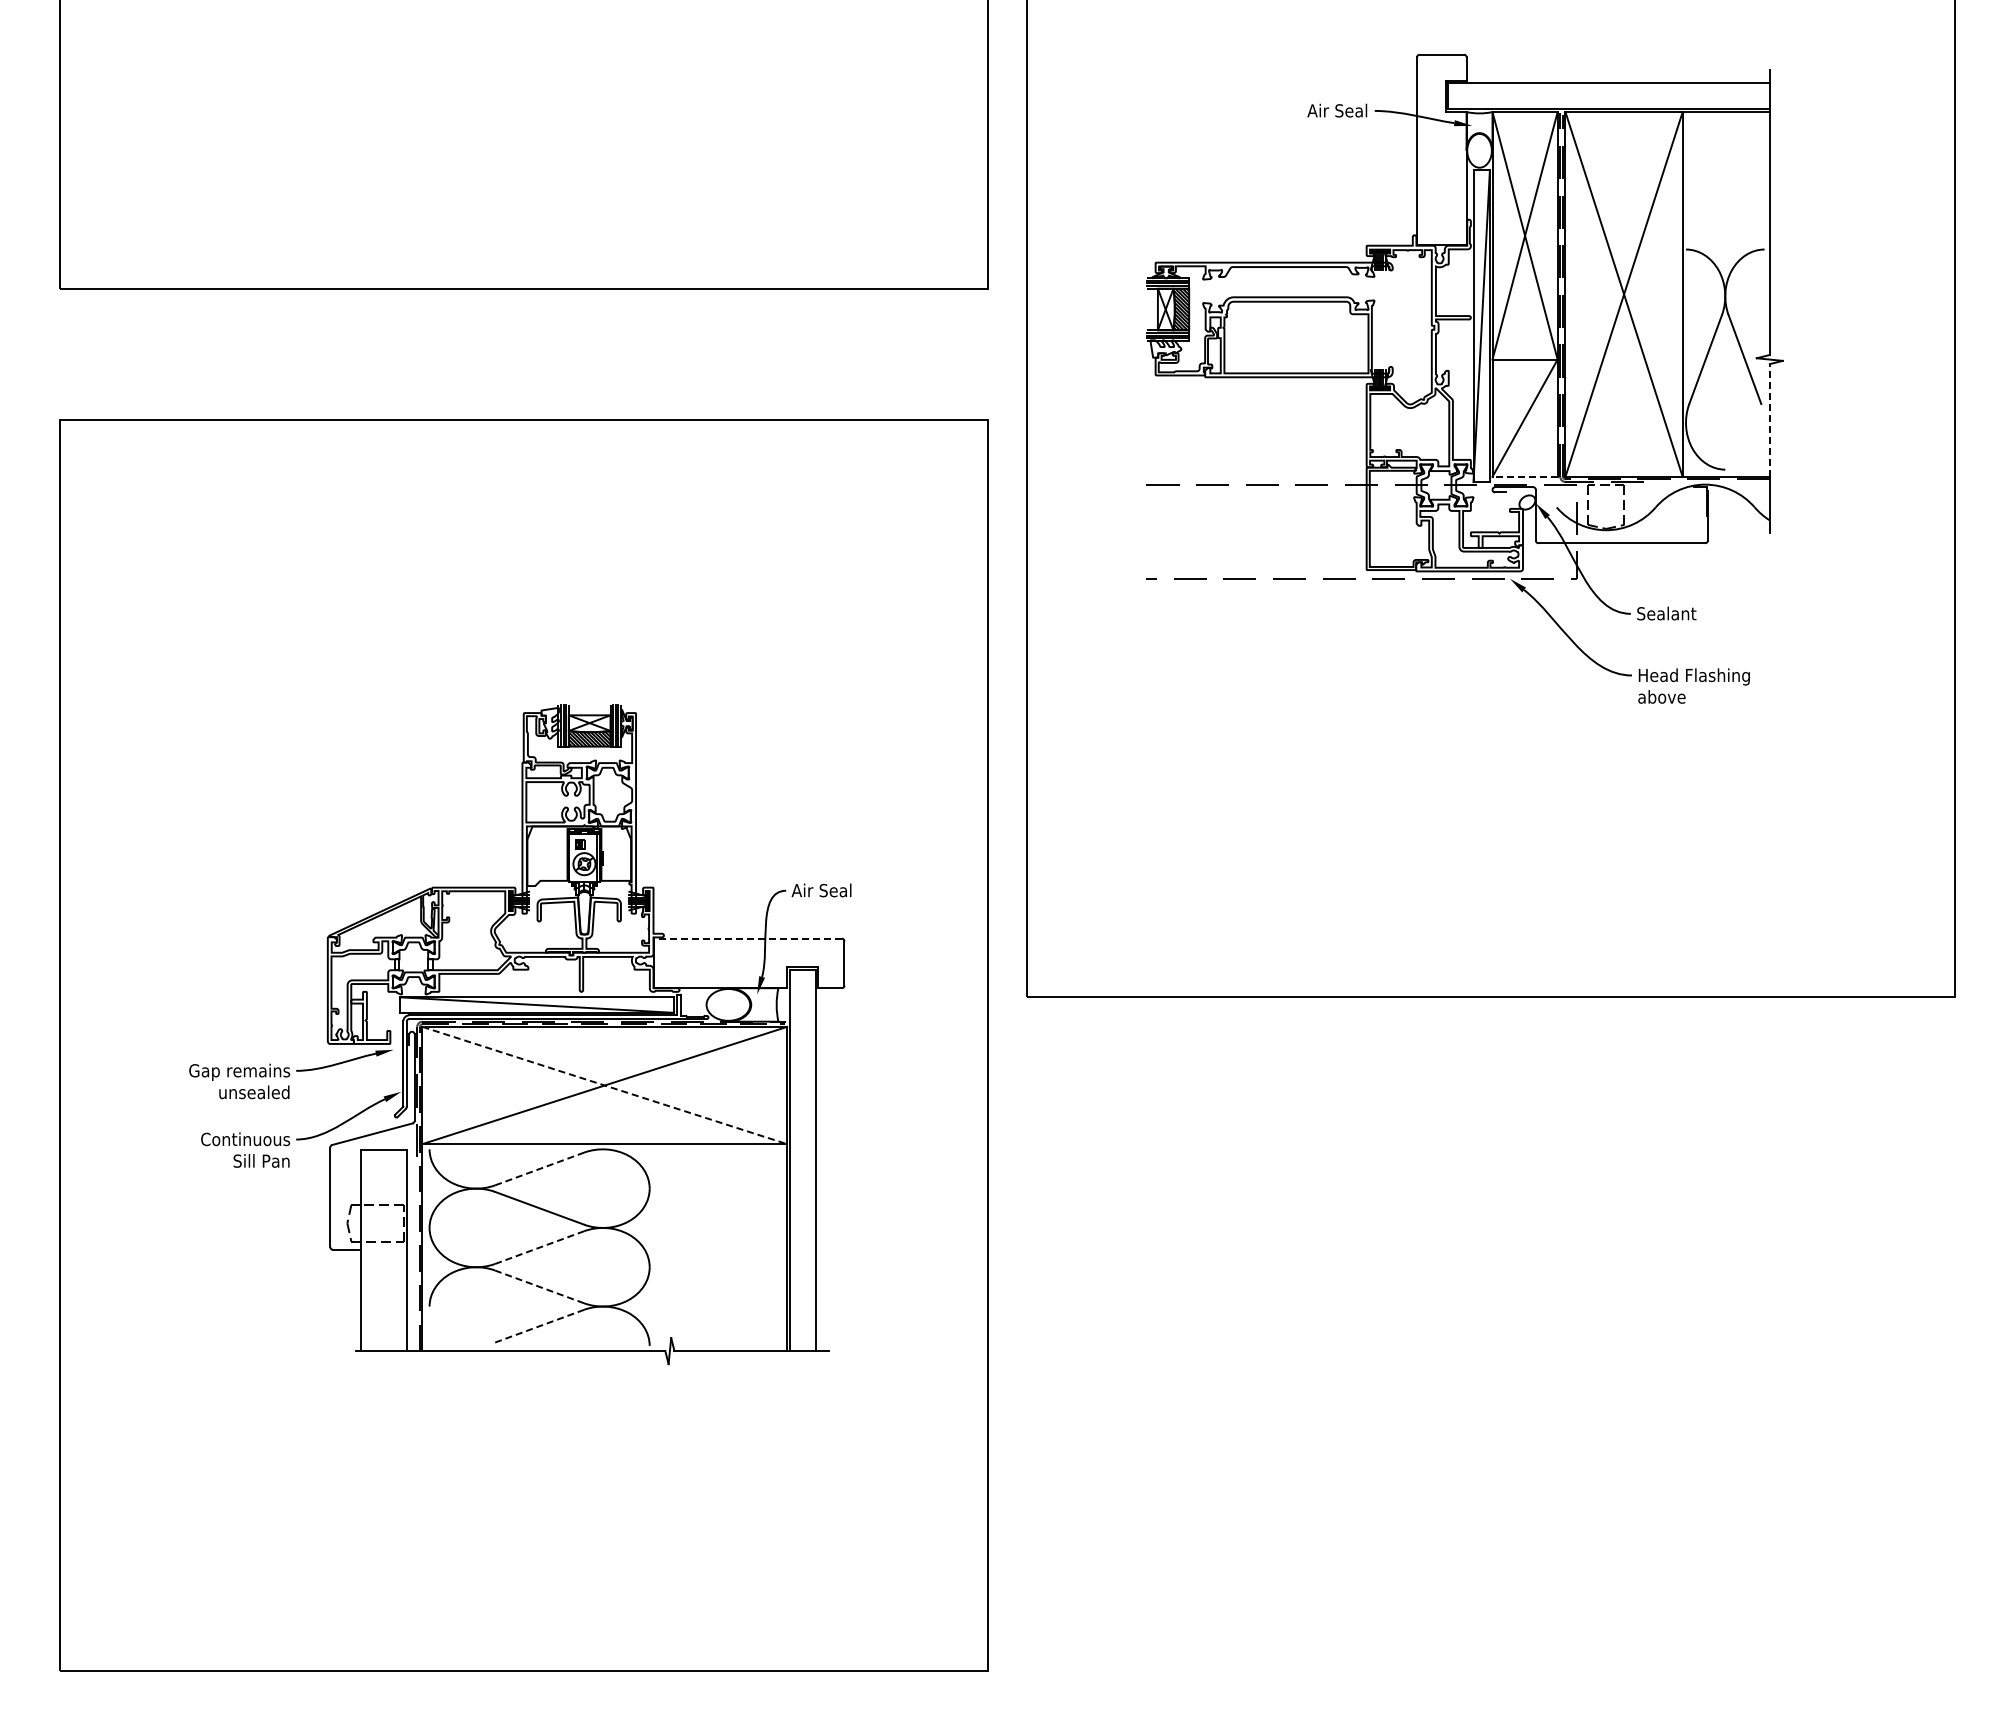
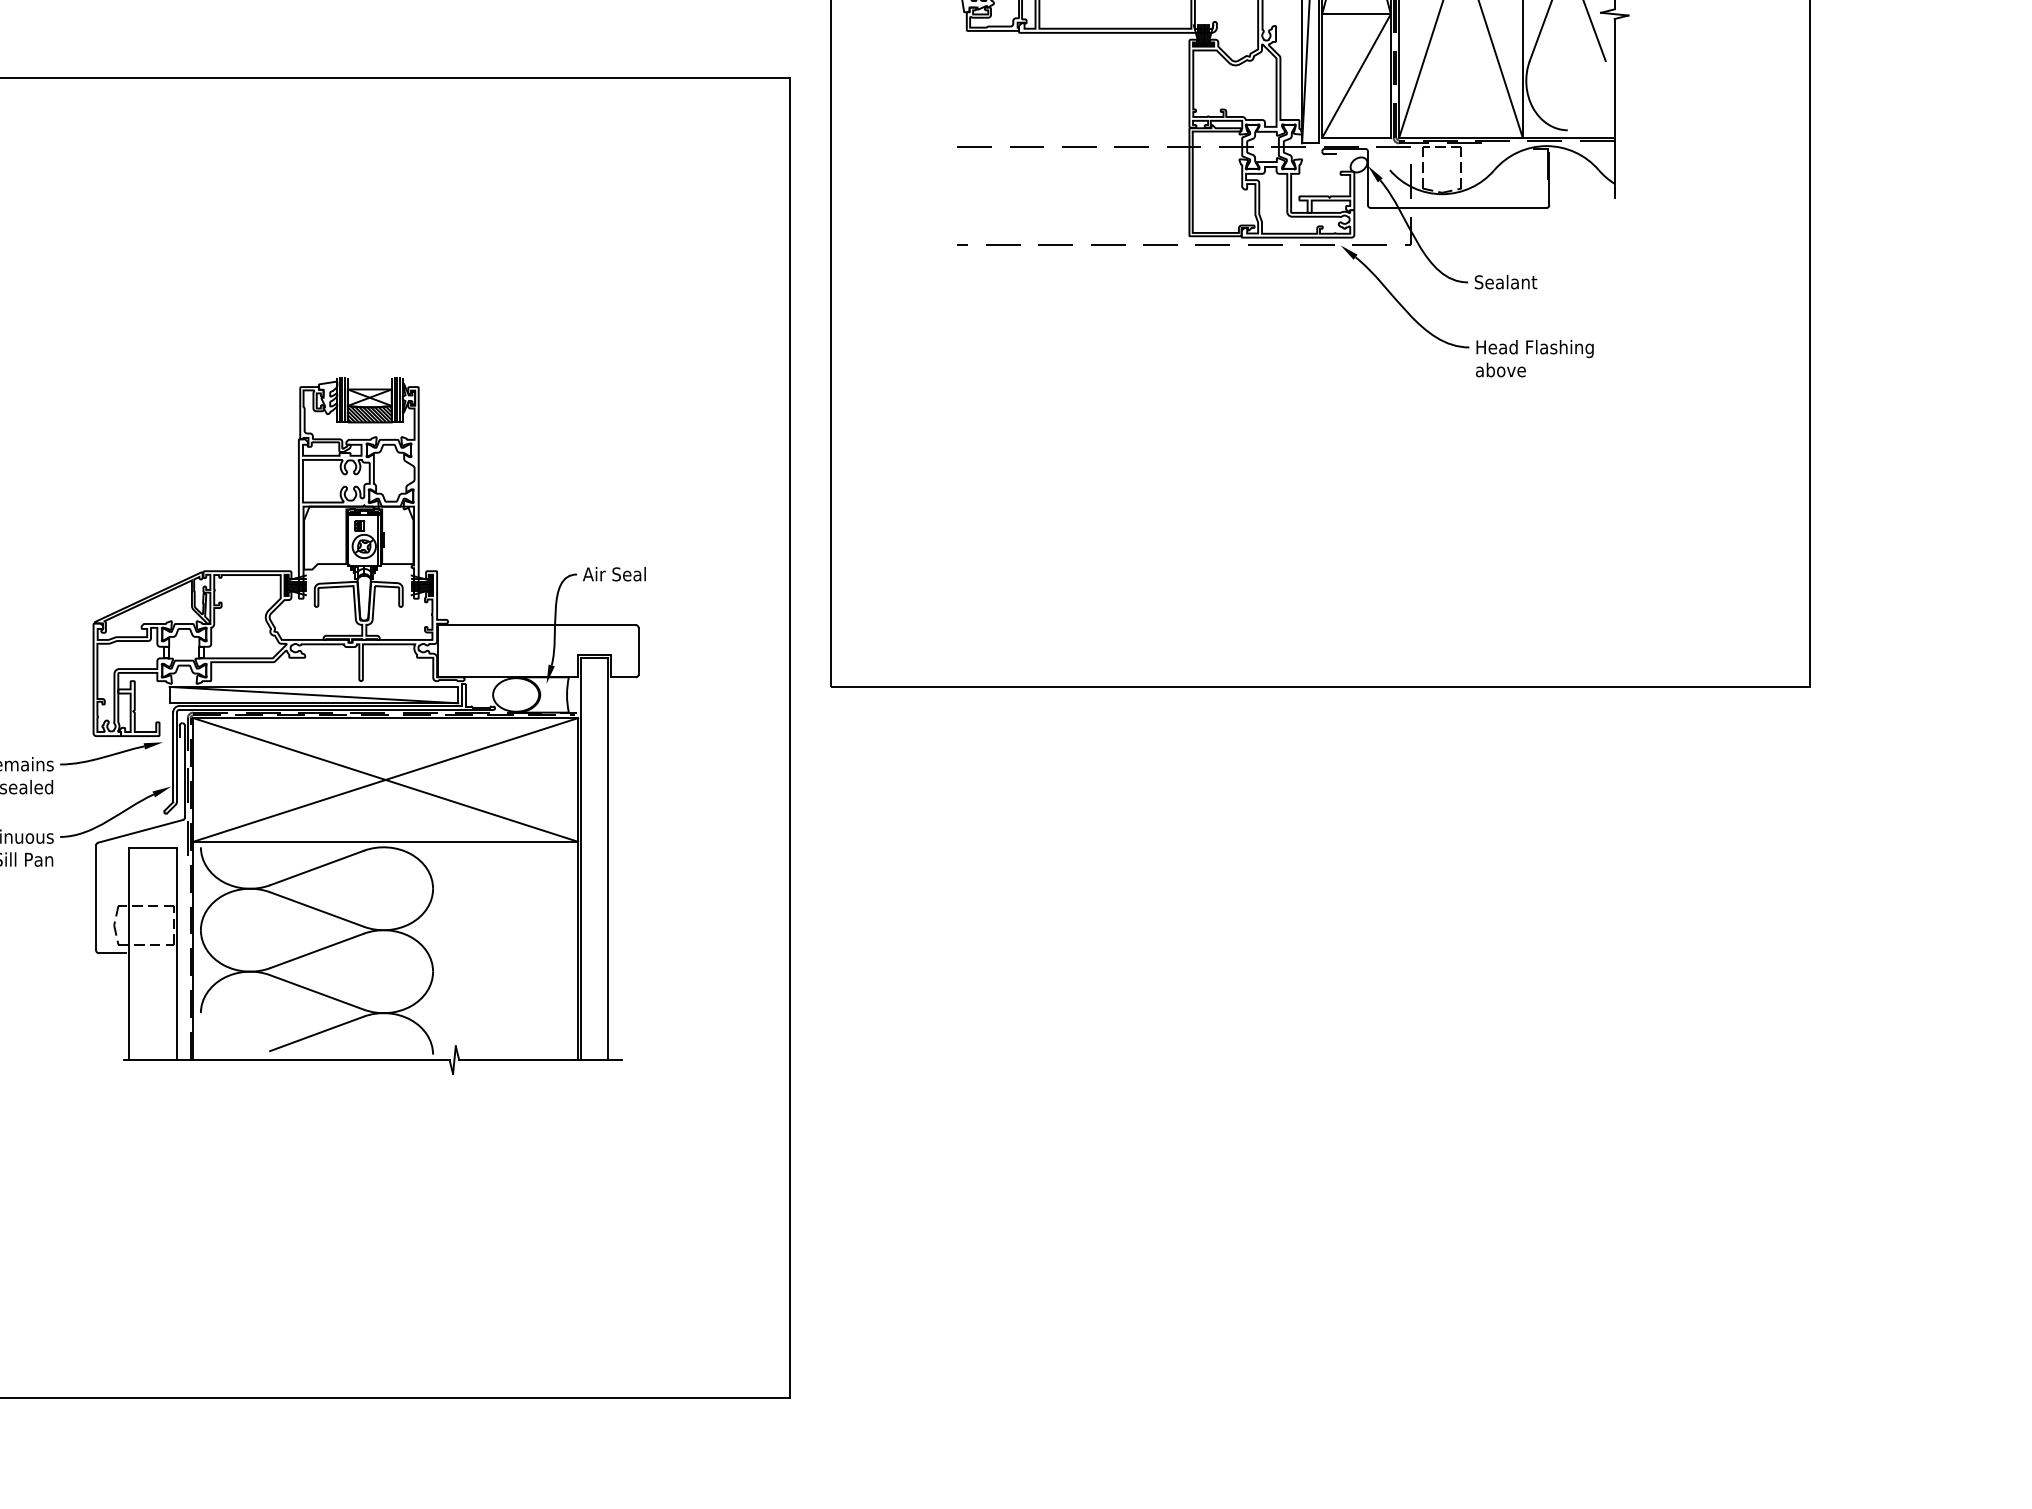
line: (1769, 419) -> (1614, 77), dashed -> solid
line: (1525, 476) -> (1356, 137), dashed -> solid
line: (748, 938) -> (537, 624), dashed -> solid
line: (604, 1085) -> (385, 779), dashed -> solid
line: (540, 1168) -> (317, 867), dashed -> solid
line: (540, 1247) -> (317, 950), dashed -> solid
line: (539, 1286) -> (316, 991), dashed -> solid
line: (540, 1326) -> (317, 1034), dashed -> solid

